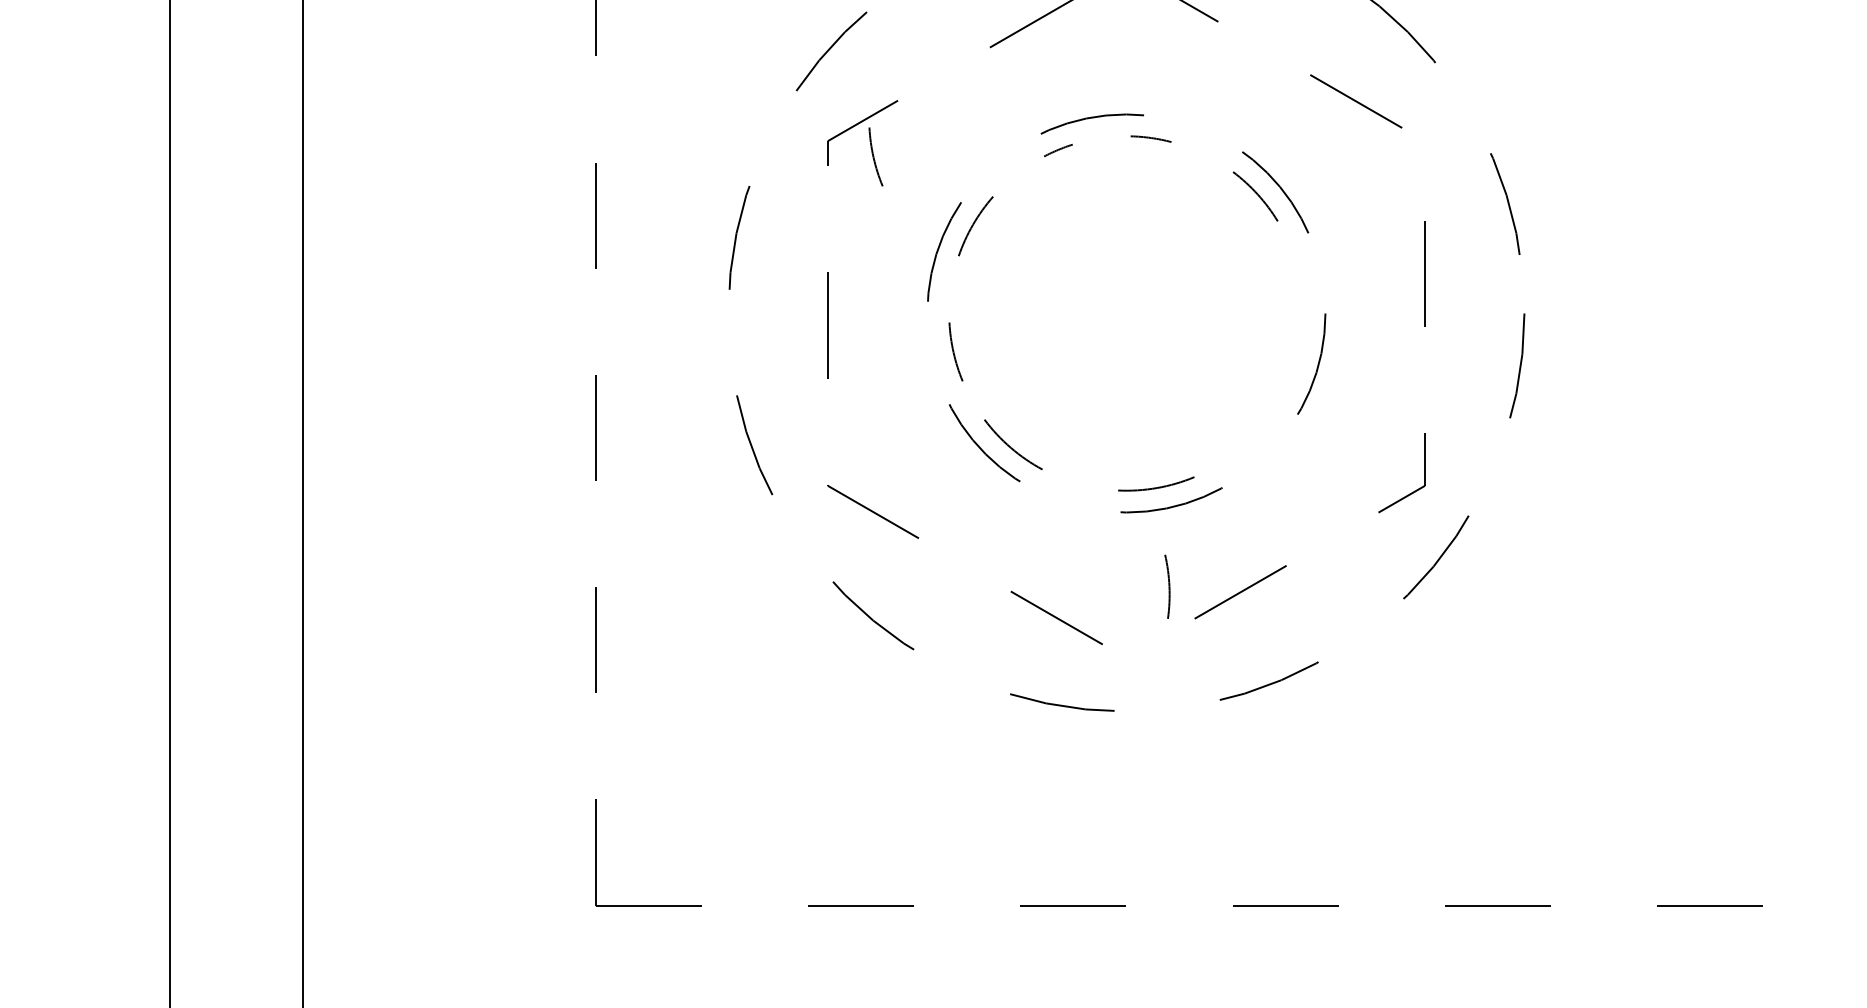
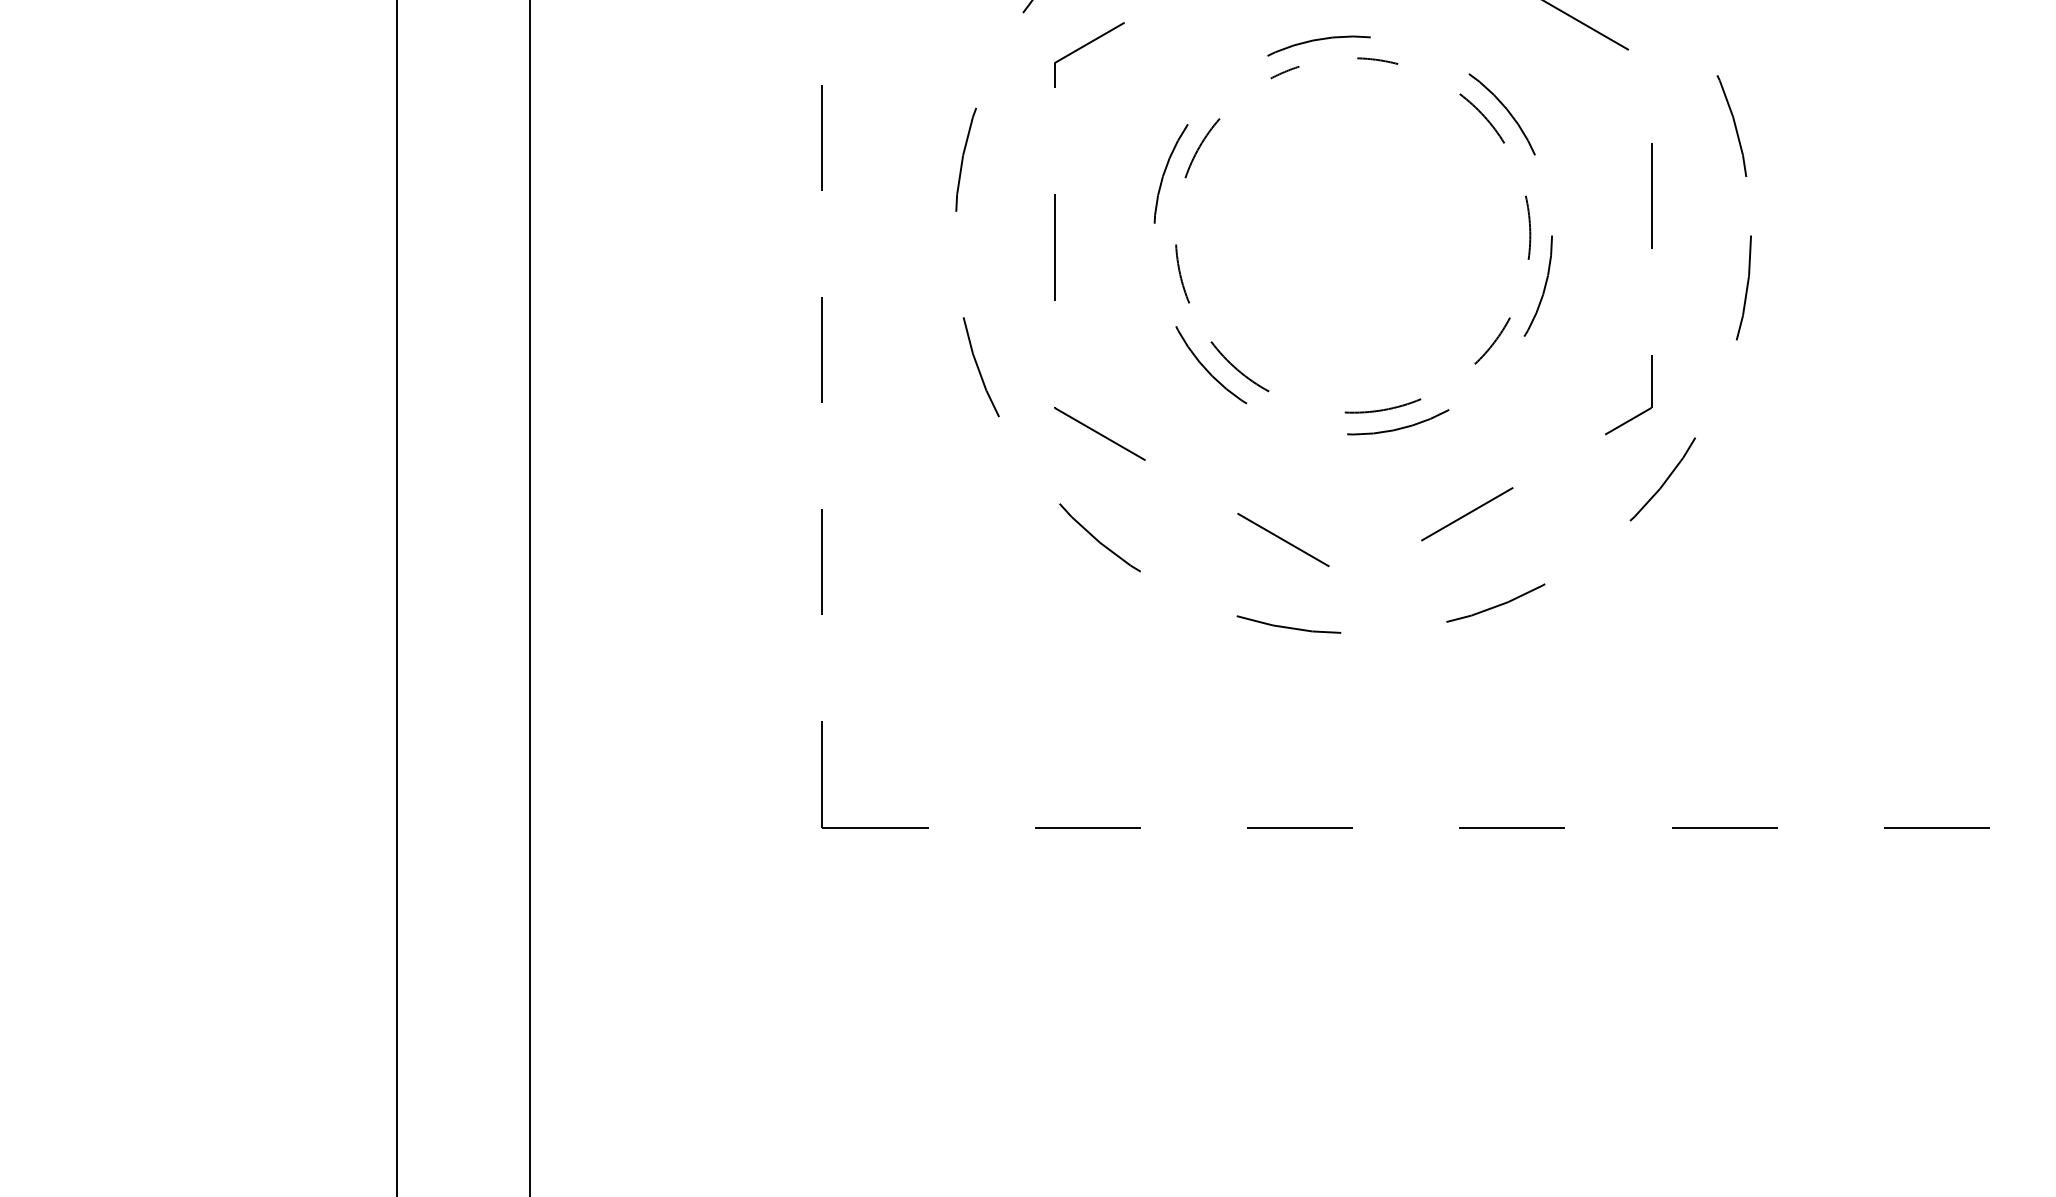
arc: (874, 157) -> (1101, 79), removed
arc: (1266, 419) -> (1493, 341), added
arc: (1168, 586) -> (1529, 227), moved

